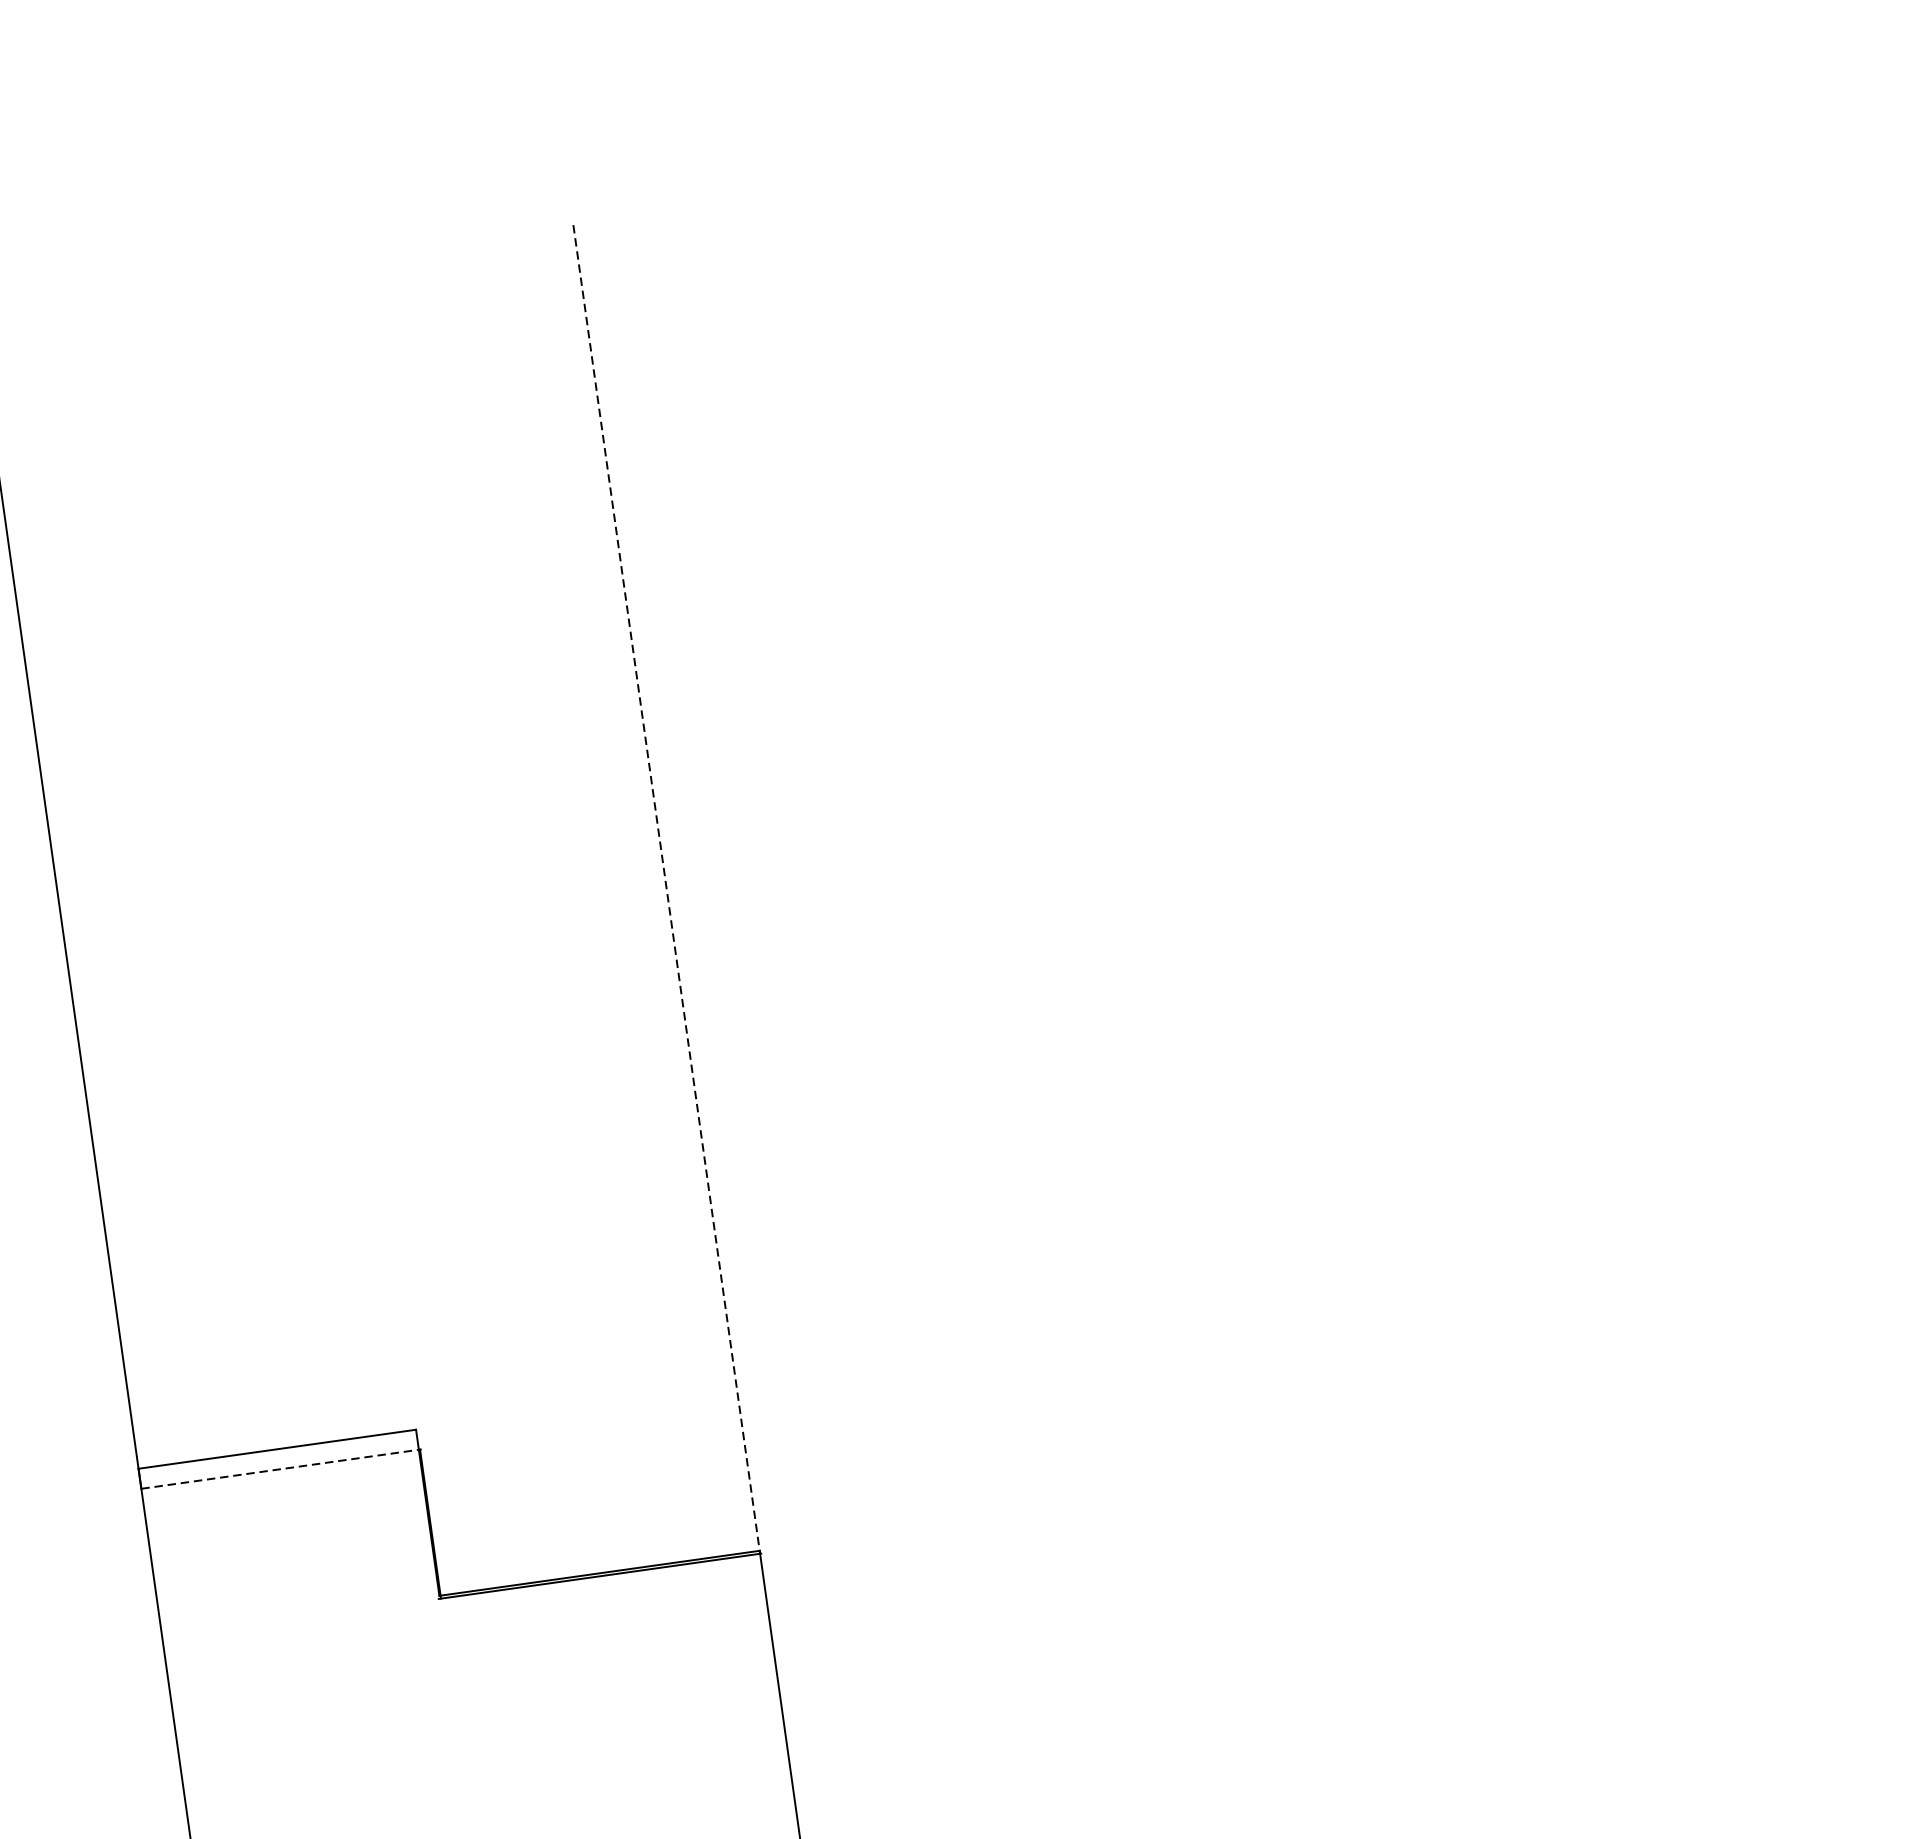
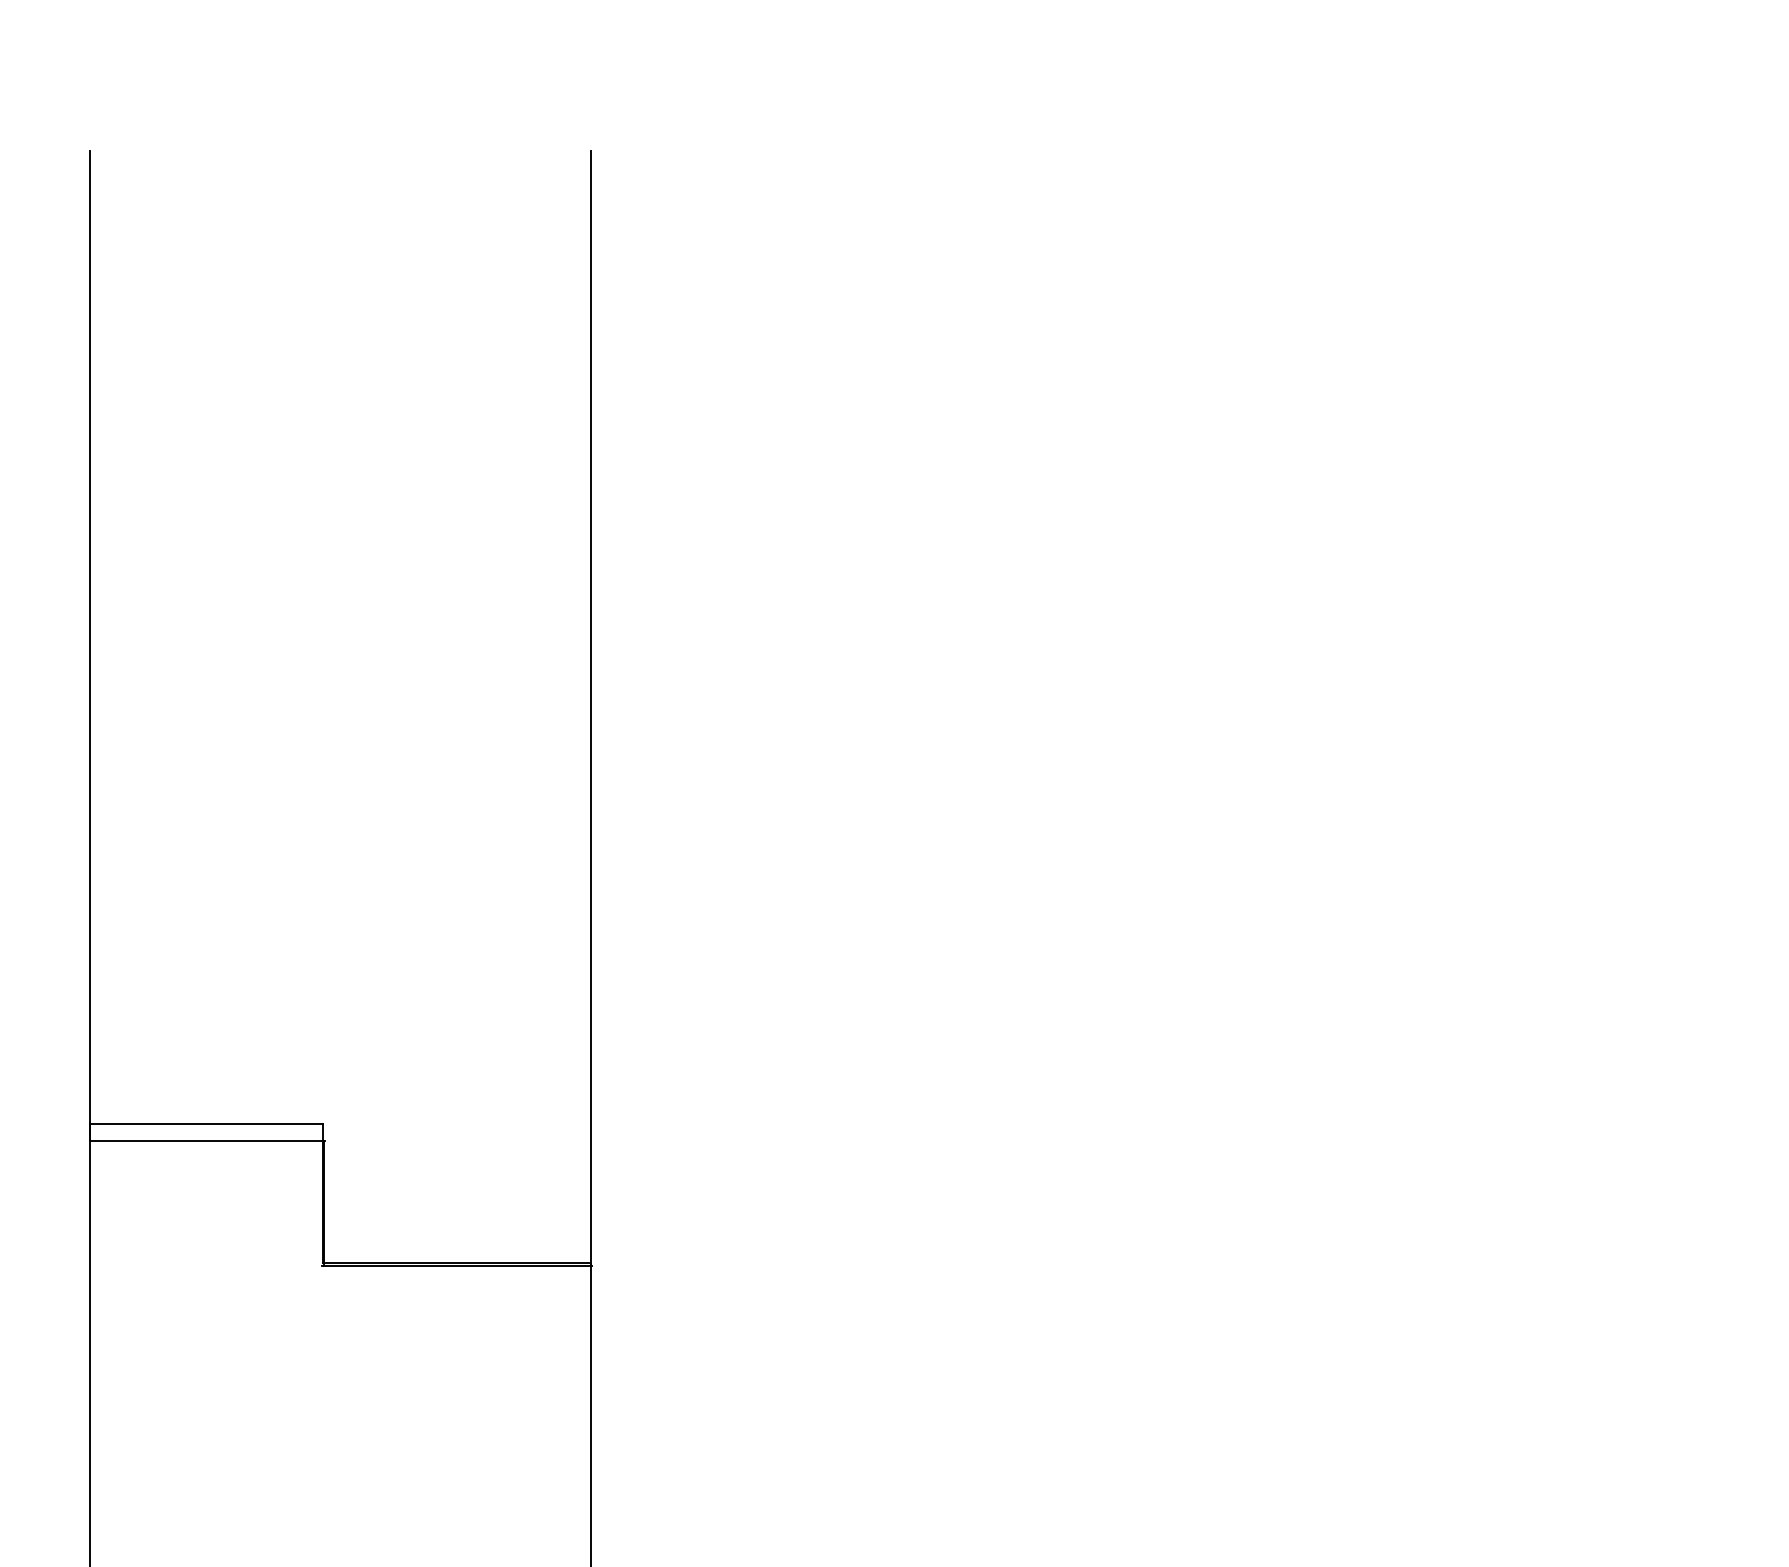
line: (666, 889) -> (591, 708), dashed -> solid
line: (281, 1468) -> (207, 1140), dashed -> solid

